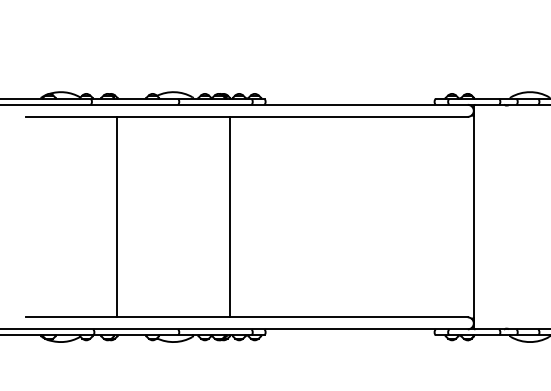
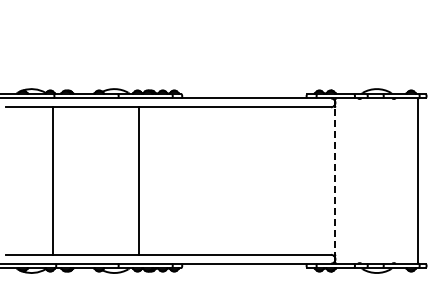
line: (117, 216) -> (53, 180), moved
line: (229, 216) -> (138, 180), moved
line: (473, 216) -> (335, 180), solid -> dashed

